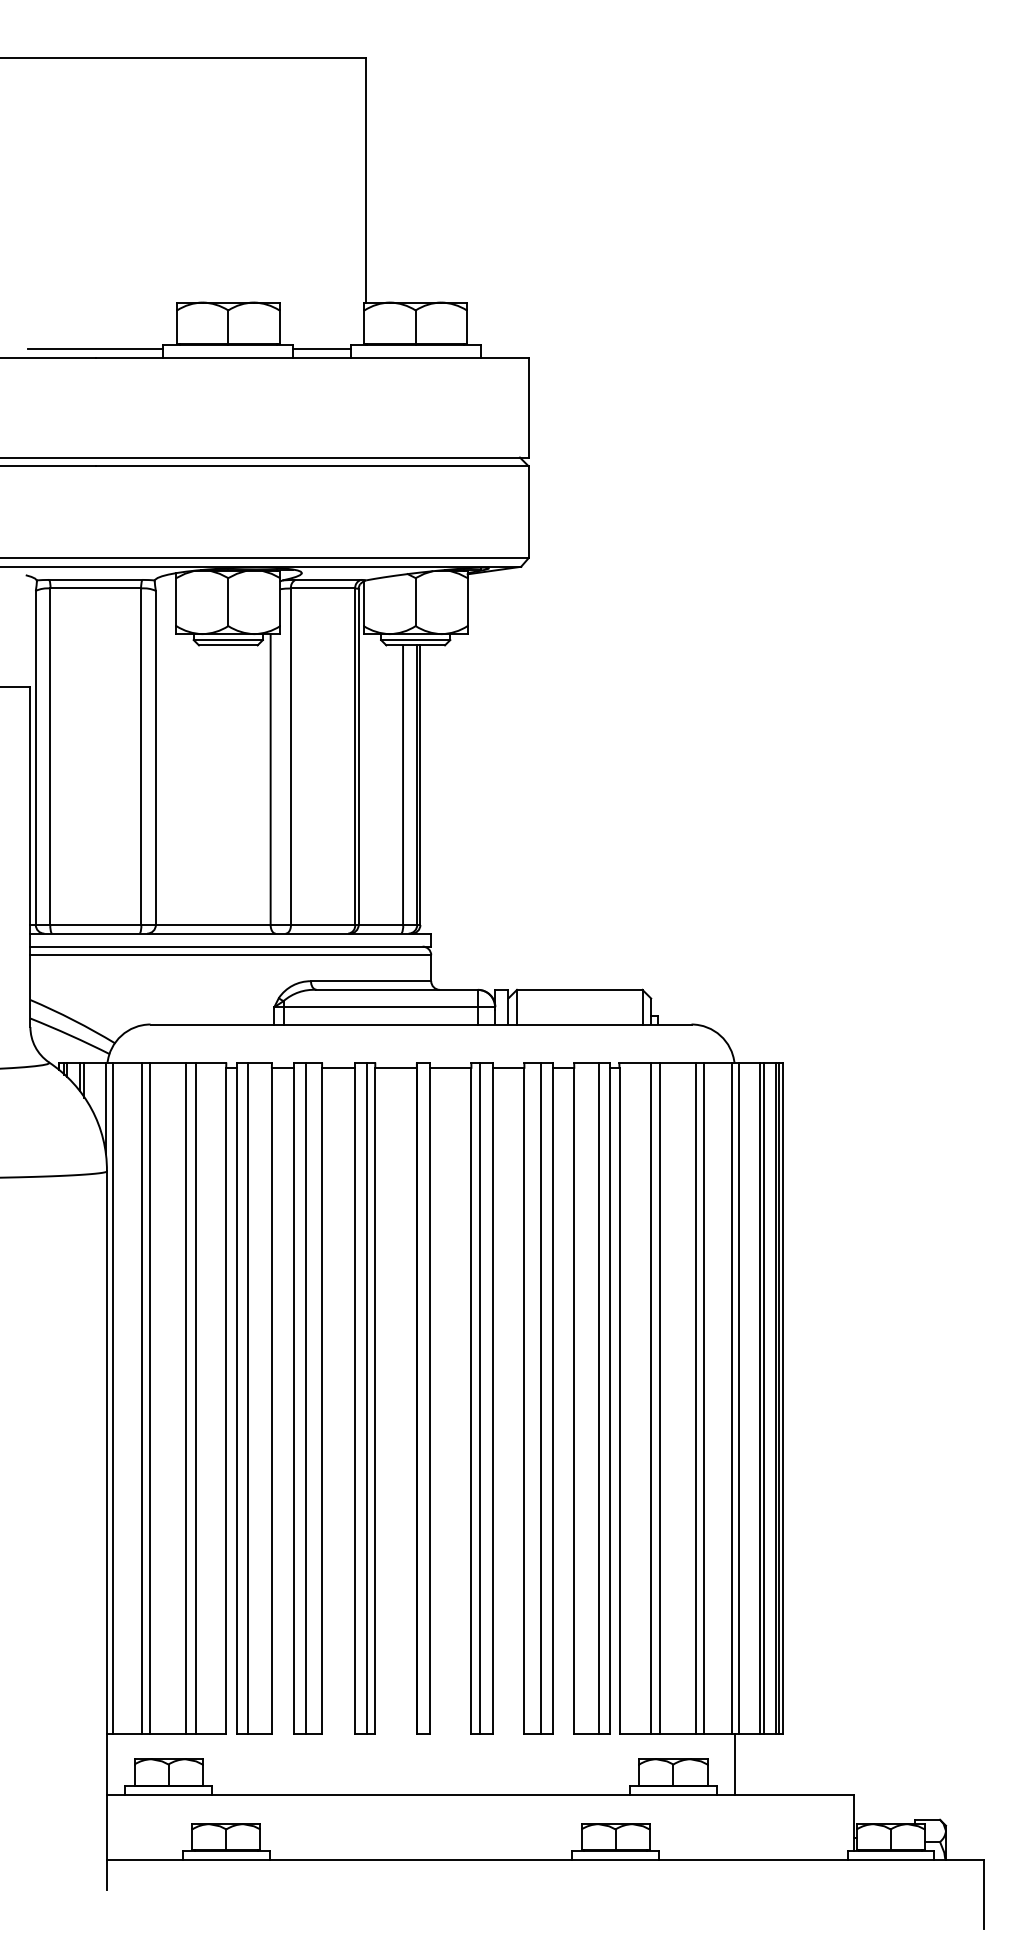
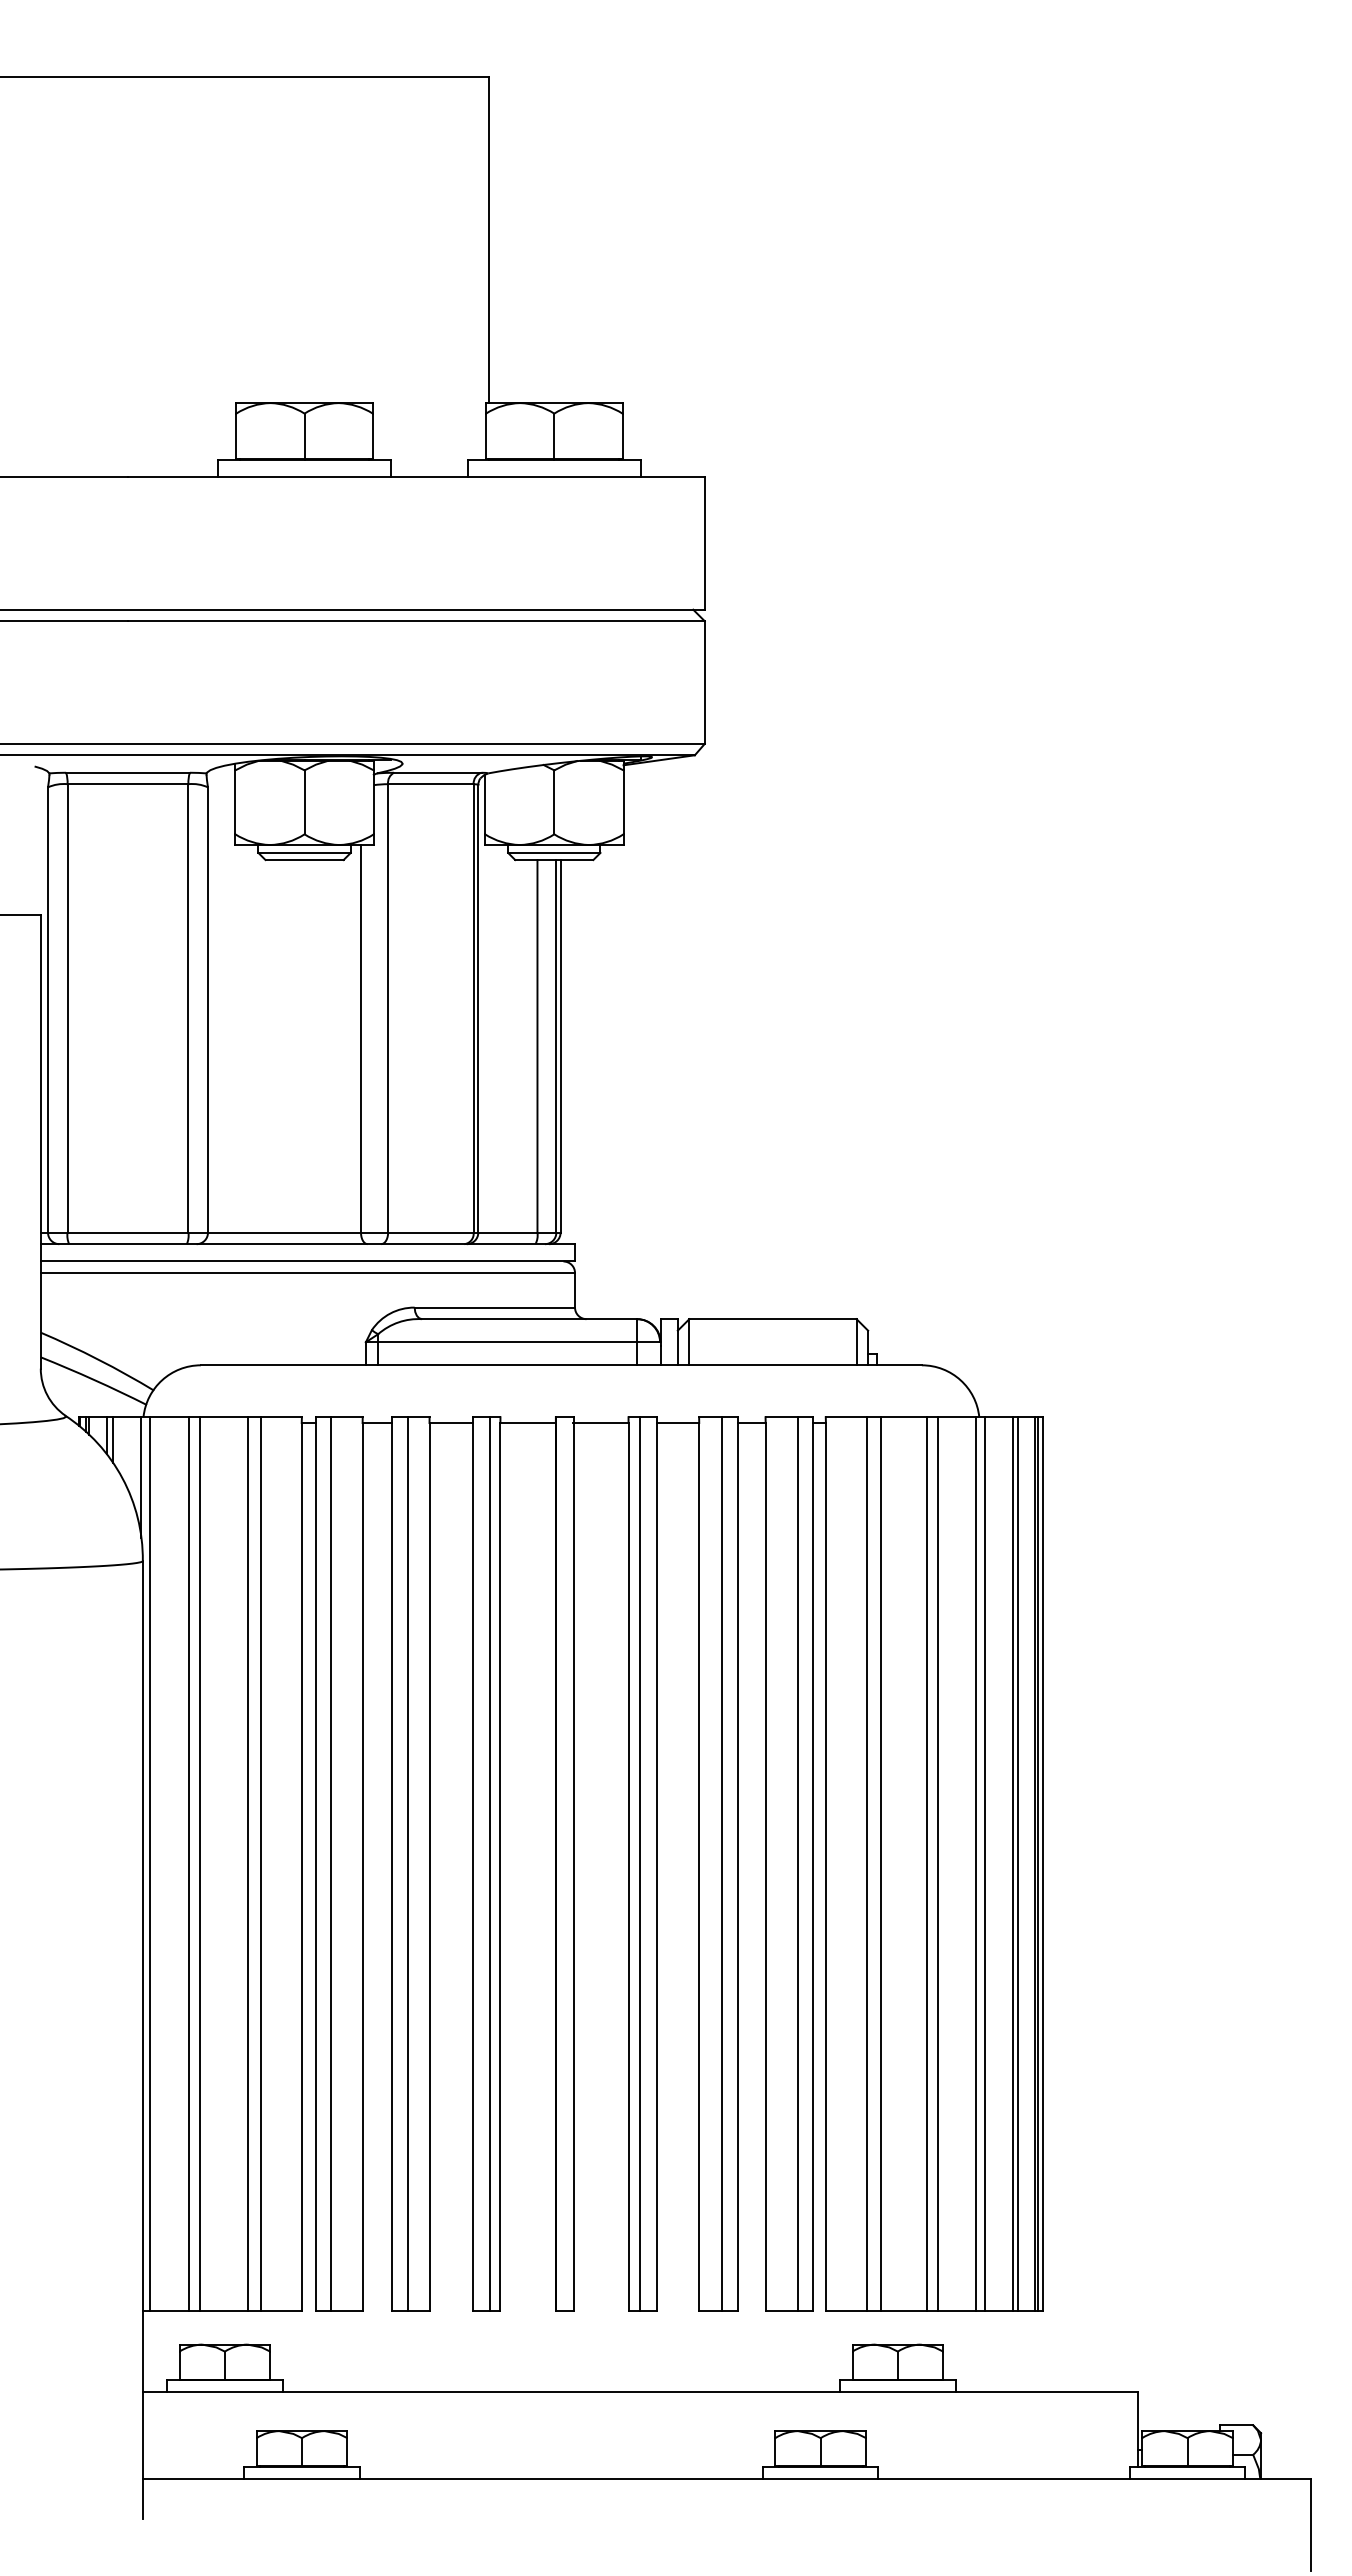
line: (95, 349) -> (127, 465), removed
line: (322, 349) -> (429, 465), removed
line: (734, 1764) -> (979, 2351), removed

